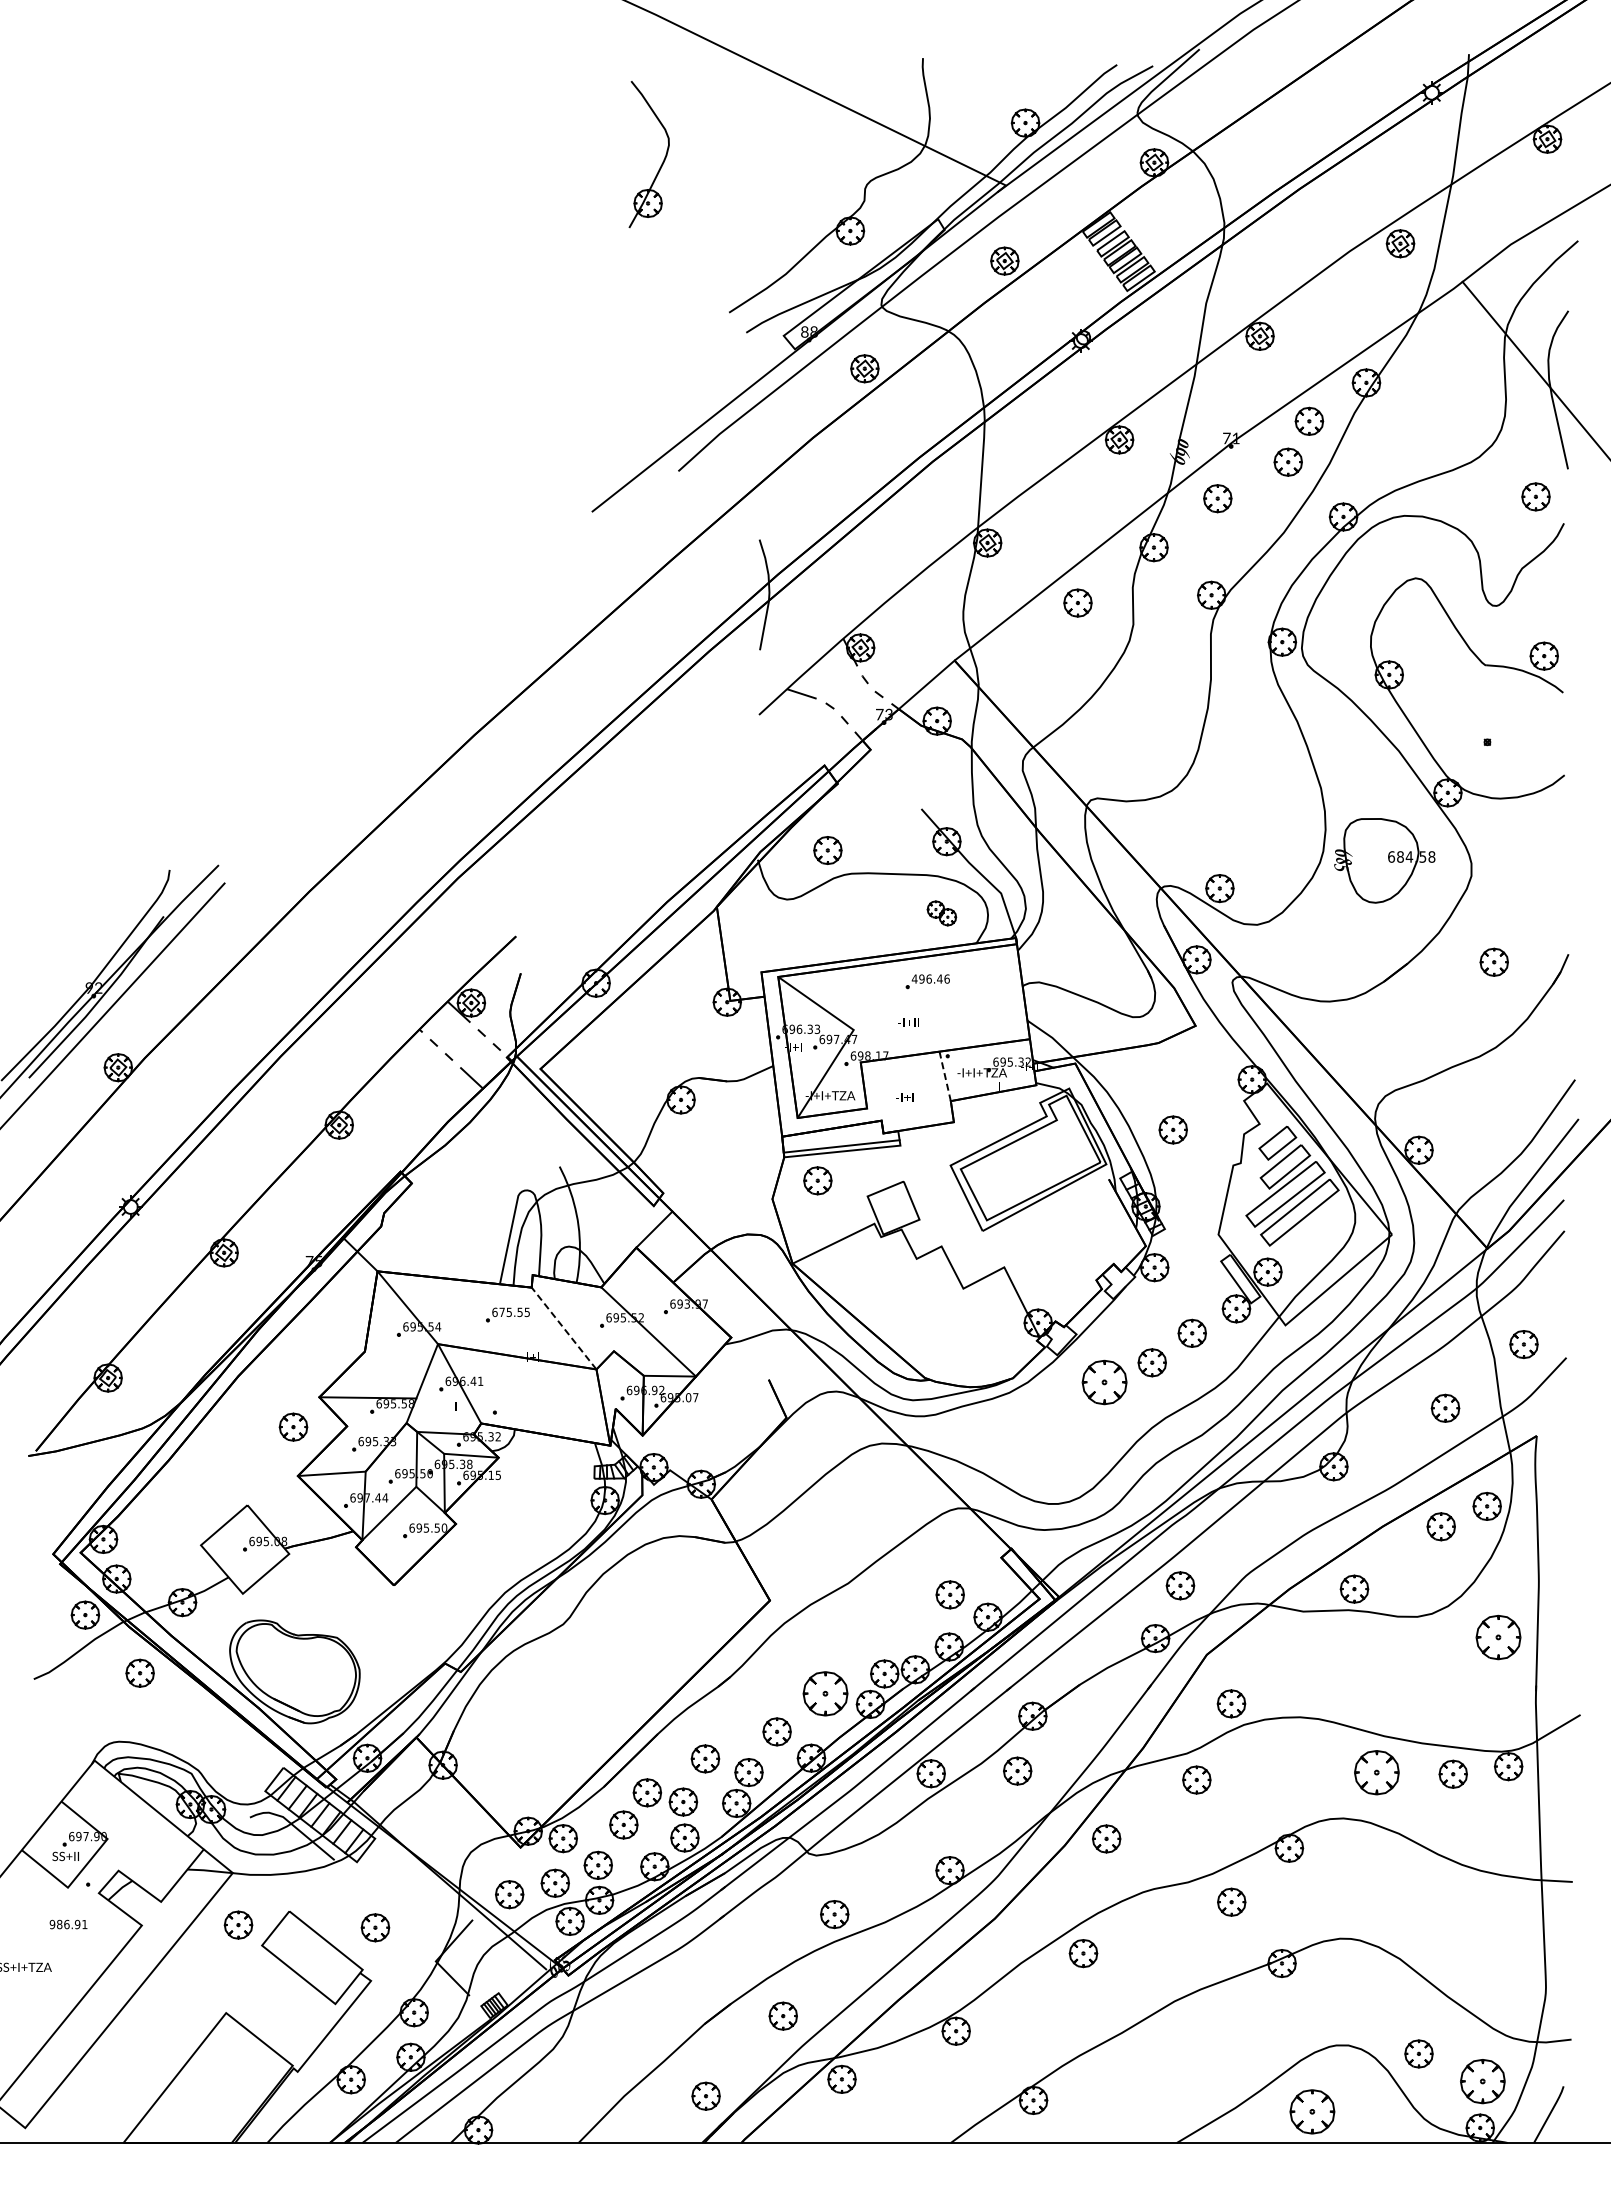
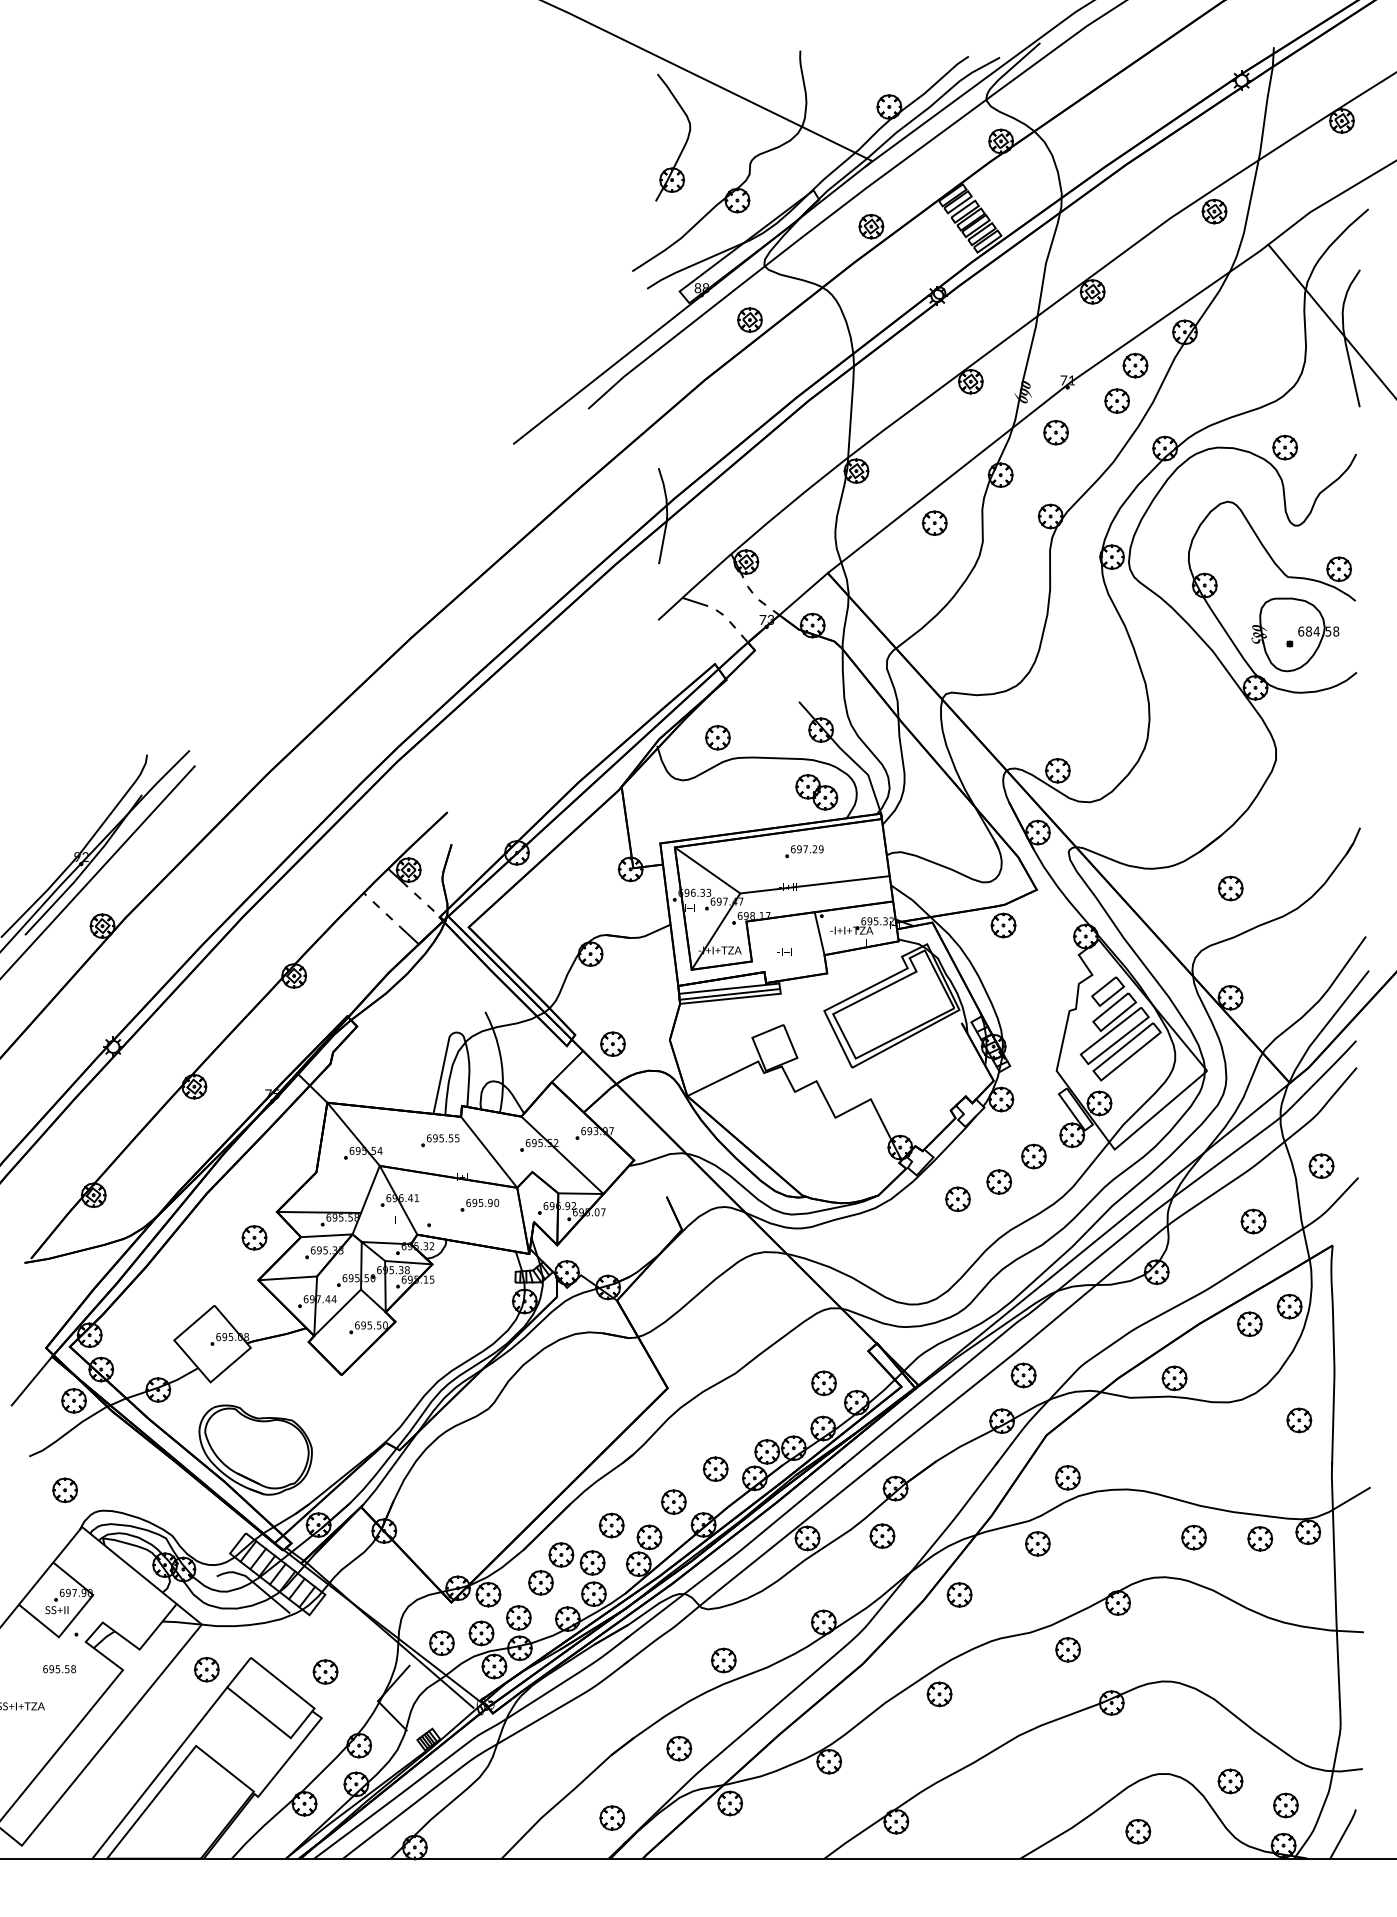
part: (662, 161) -> (684, 143), moved
part: (1535, 496) -> (1284, 447), moved
part: (1384, 860) -> (1295, 634), moved
part: (941, 913) -> (816, 792), size x1.67
part: (1493, 961) -> (1230, 887), moved
text: (930, 978) -> (806, 848), 496.46 -> 697.29
line: (939, 1020) -> (814, 885), added
line: (945, 1076) -> (819, 933), dashed -> solid
part: (1172, 1129) -> (1002, 925), moved
line: (840, 1139) -> (728, 988), added
part: (817, 1180) -> (612, 1043), moved
text: (501, 1312) -> (434, 1138), 675.55 -> 695.55
line: (563, 1328) -> (488, 1152), dashed -> solid
part: (1104, 1382) -> (957, 1199), size x0.62
part: (553, 1389) -> (479, 1205), added
line: (376, 1424) -> (326, 1235), added
line: (36, 1592) -> (31, 1381), added
part: (1497, 1637) -> (1298, 1420), size x0.62
part: (139, 1672) -> (64, 1489), moved
part: (824, 1693) -> (714, 1468), size x0.62
part: (1376, 1772) -> (1193, 1537), size x0.62
text: (68, 1924) -> (59, 1669), 986.91 -> 695.58
line: (184, 2044) -> (159, 1773), added
part: (1482, 2081) -> (1285, 1805), size x0.62
part: (1312, 2111) -> (1138, 1831), size x0.62

